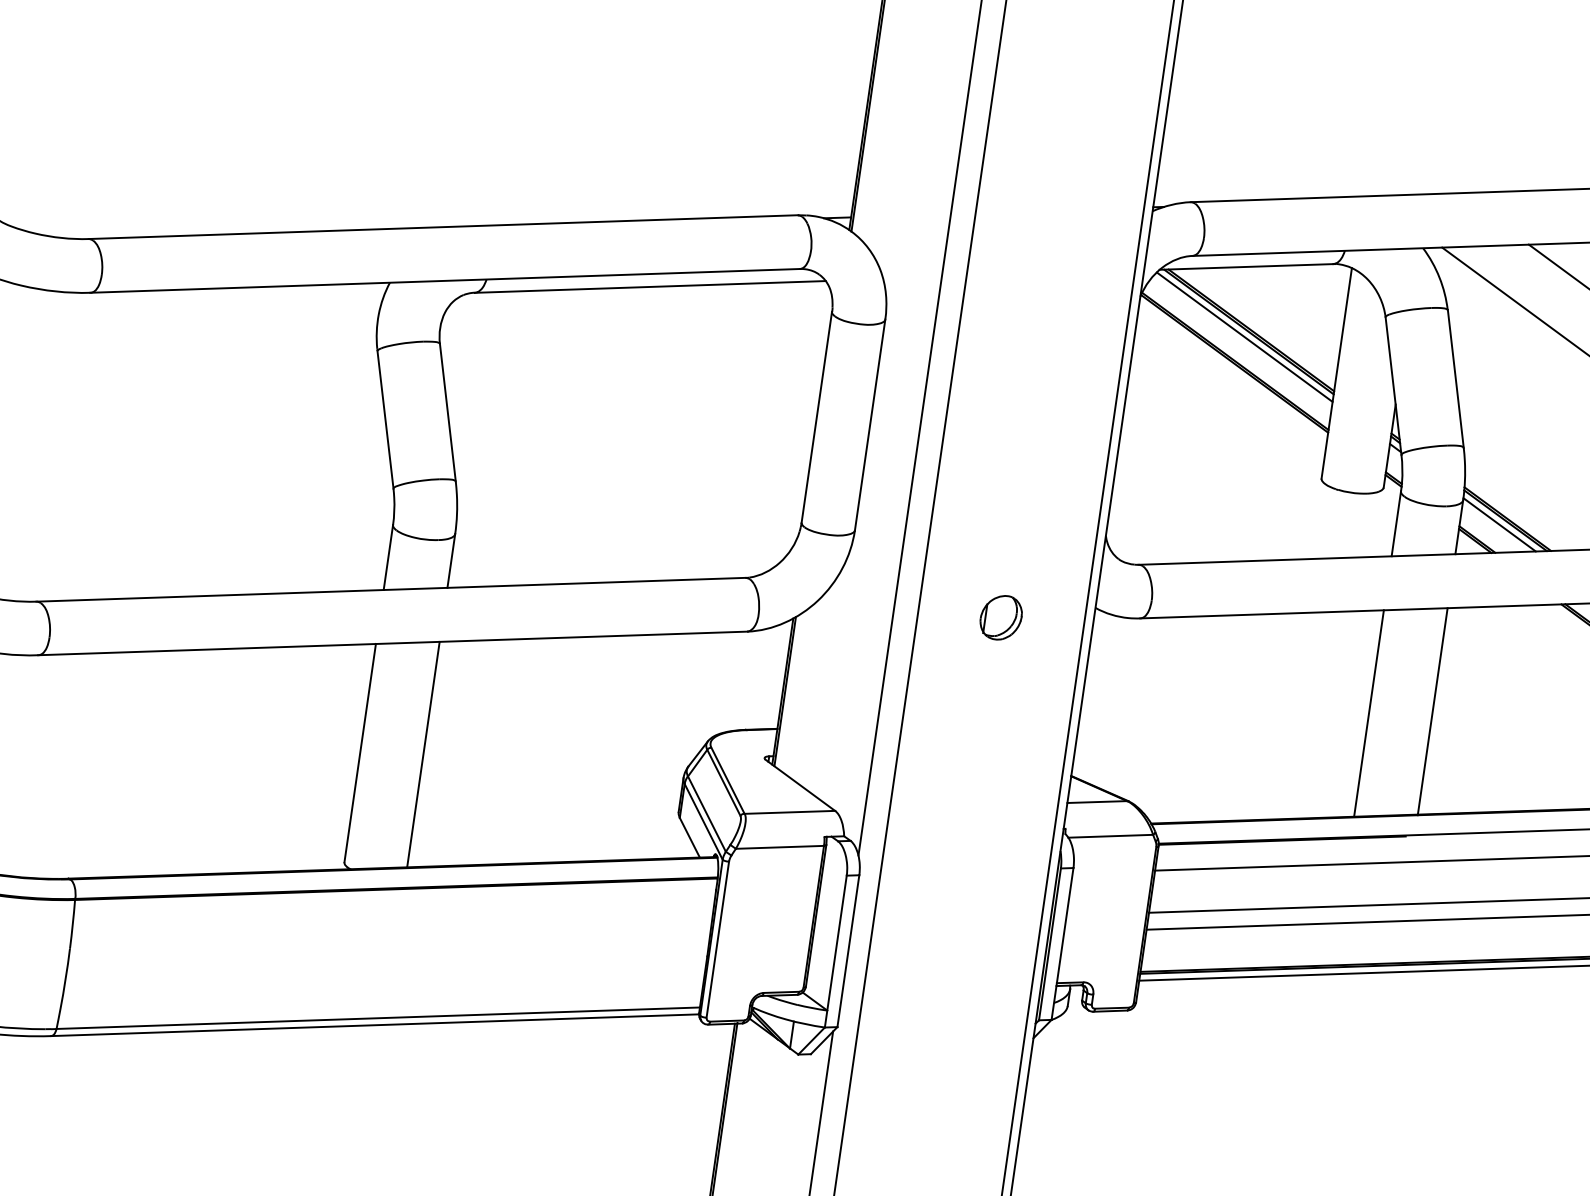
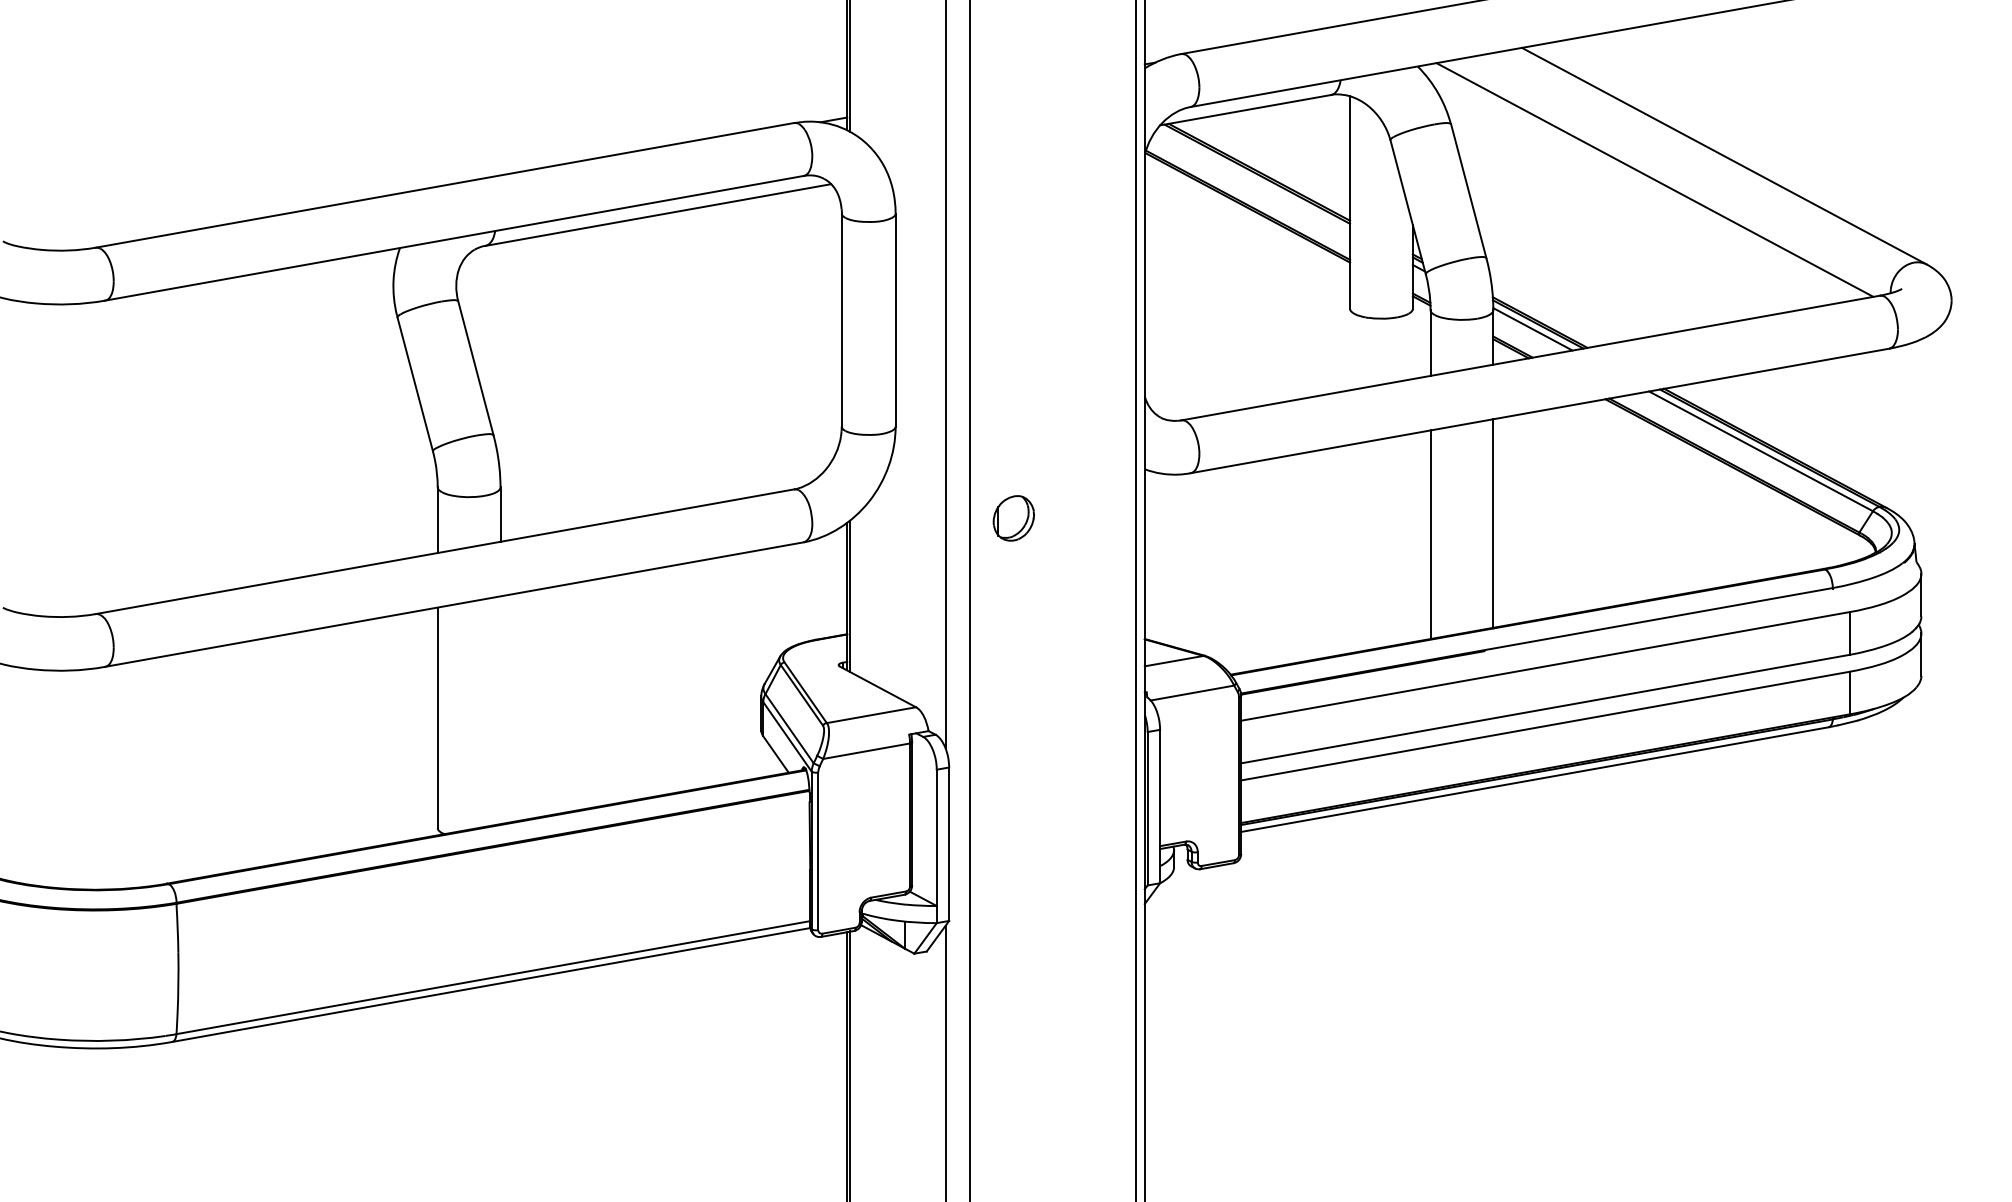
line: (1244, 336) -> (1253, 179), removed
part: (1000, 617) -> (1013, 518), moved
line: (423, 754) -> (500, 710), removed

